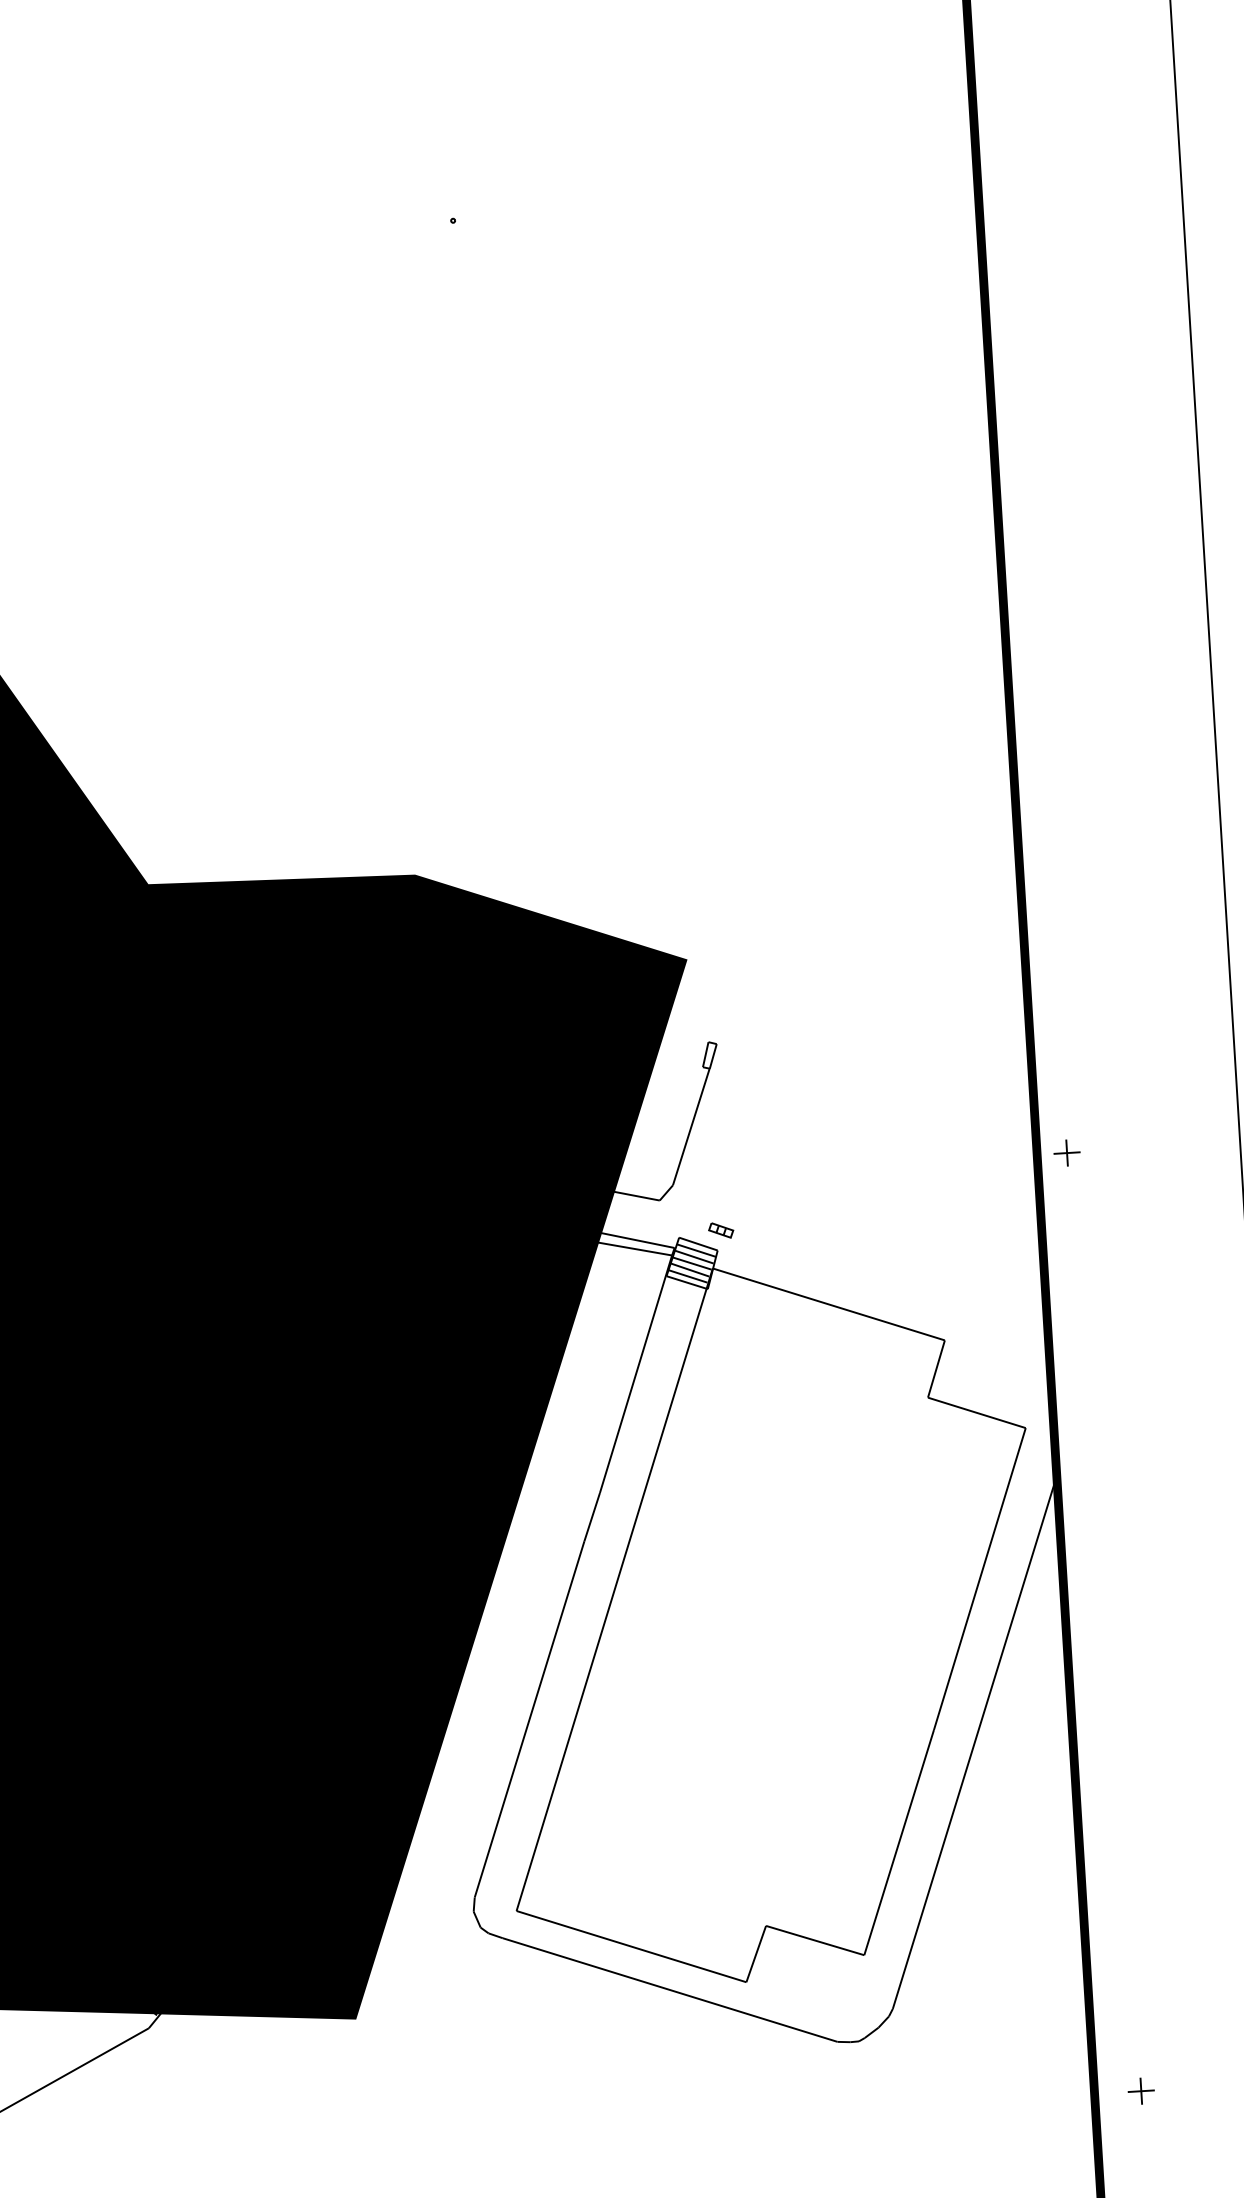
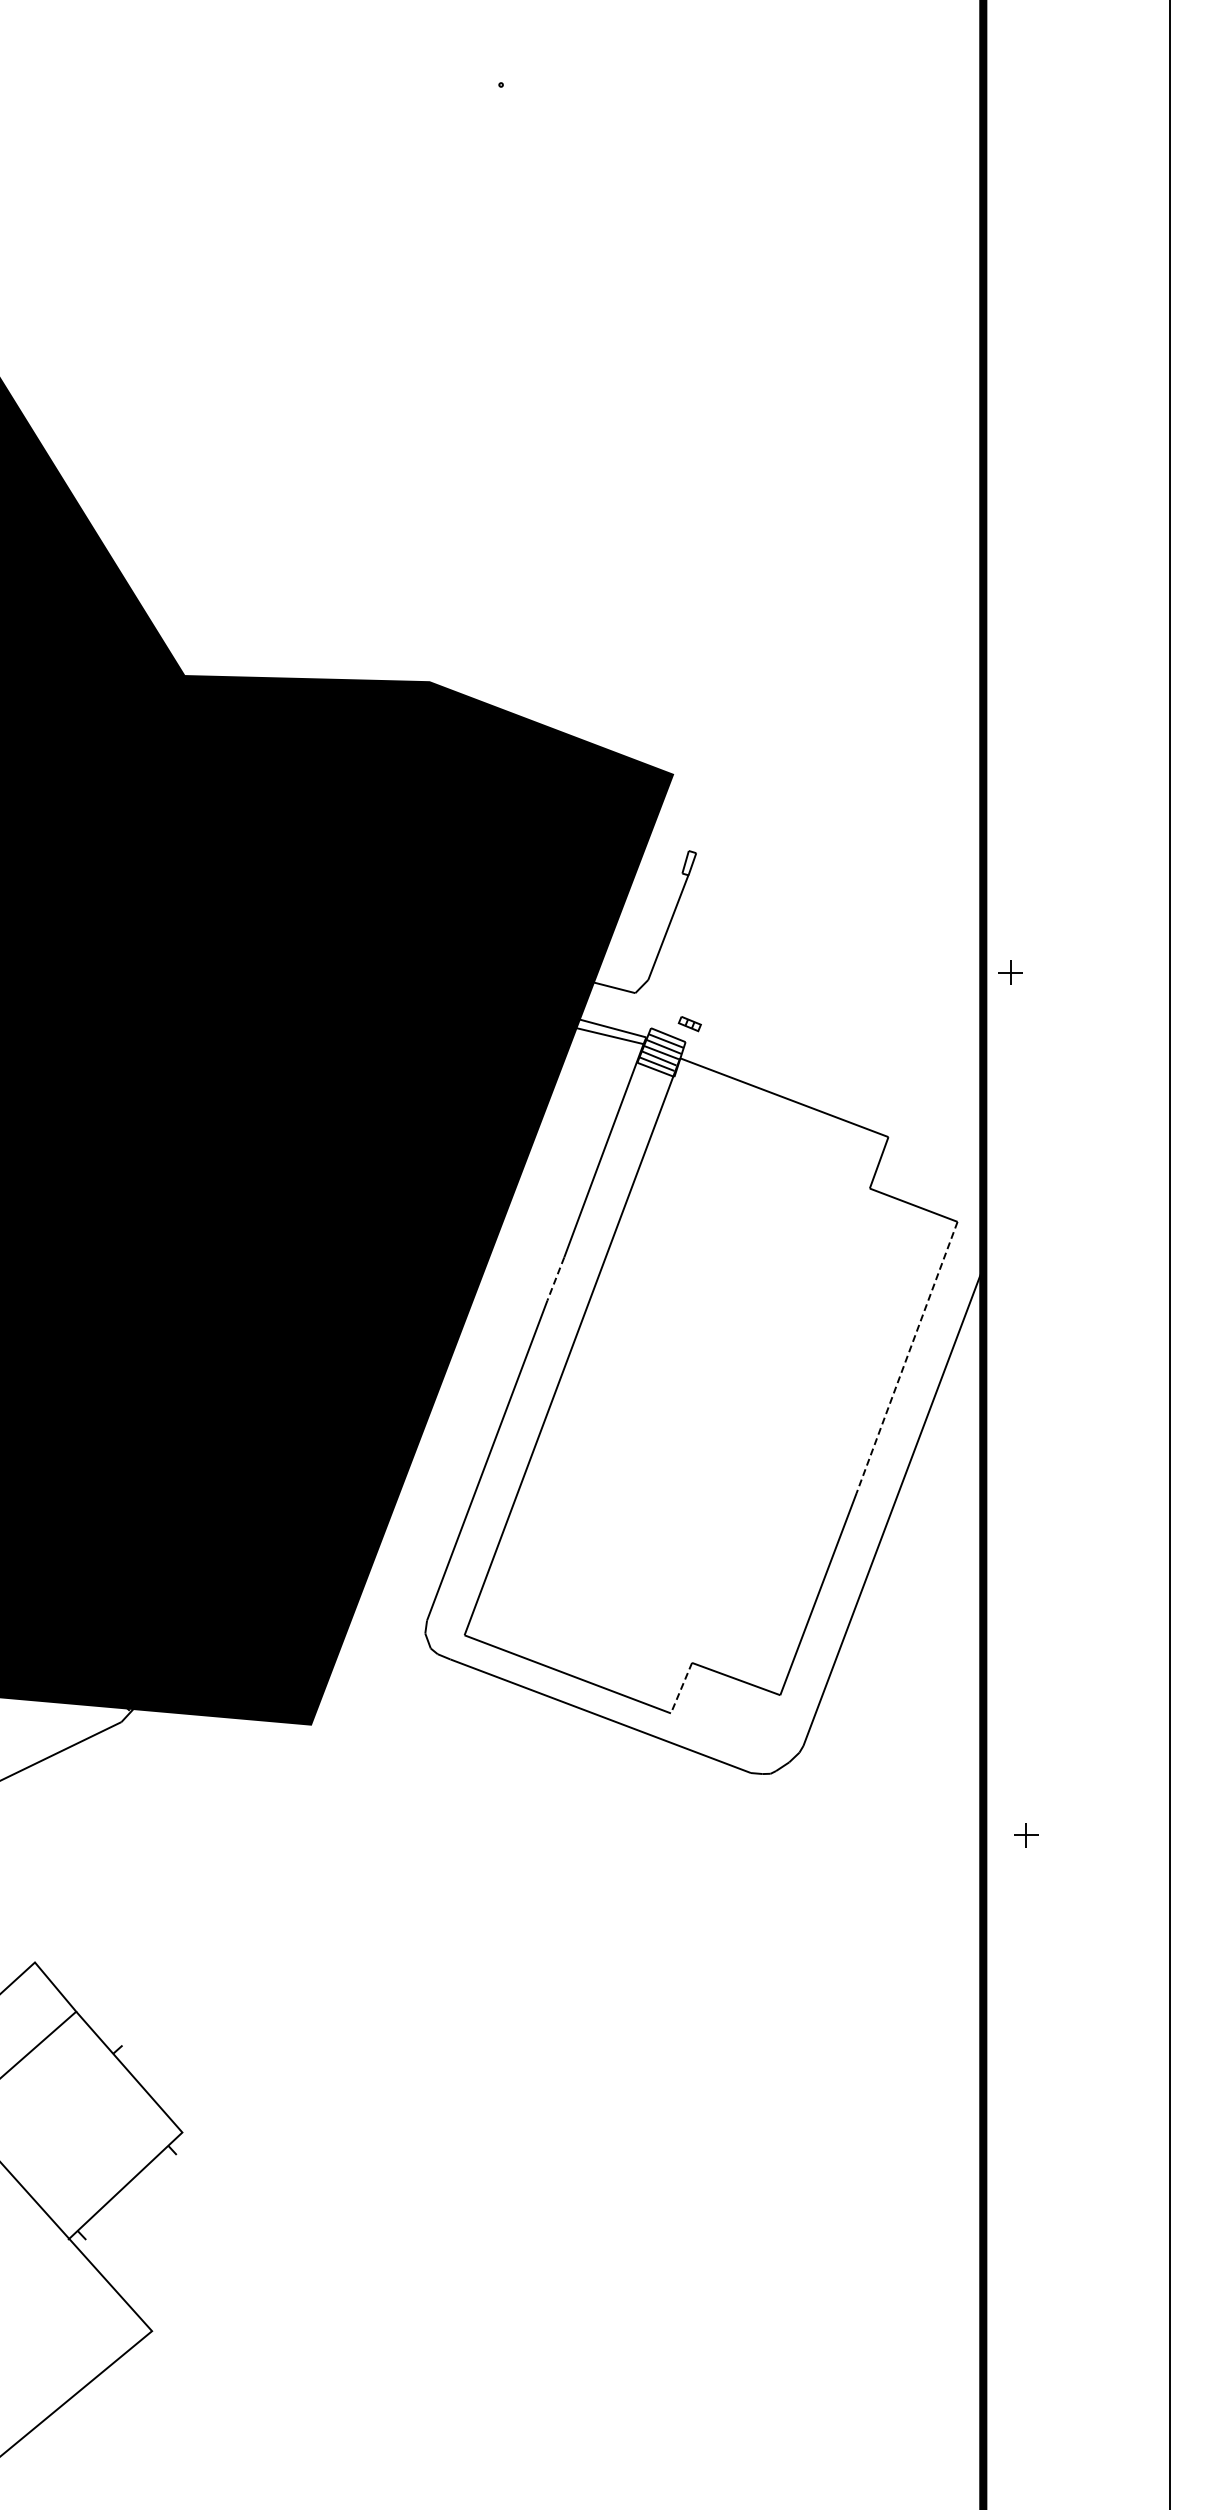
line: (591, 1517) -> (555, 1279), solid -> dashed
line: (980, 1579) -> (907, 1357), solid -> dashed
line: (756, 1954) -> (681, 1688), solid -> dashed

